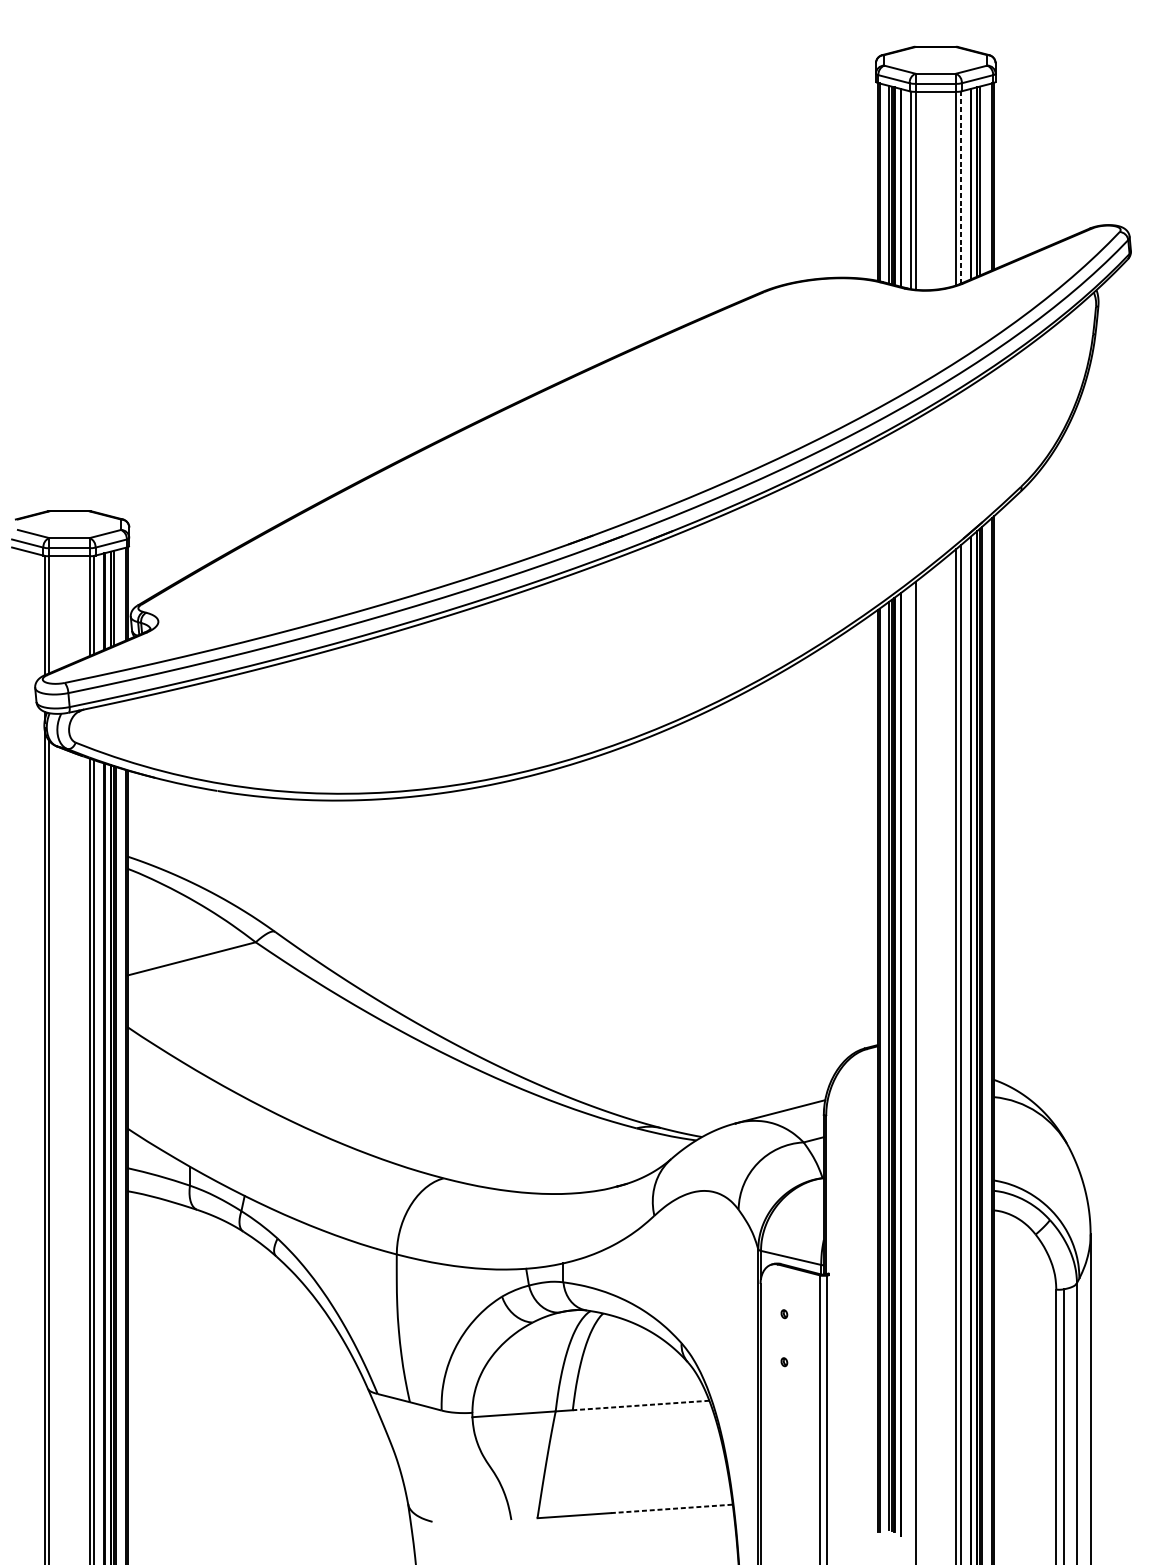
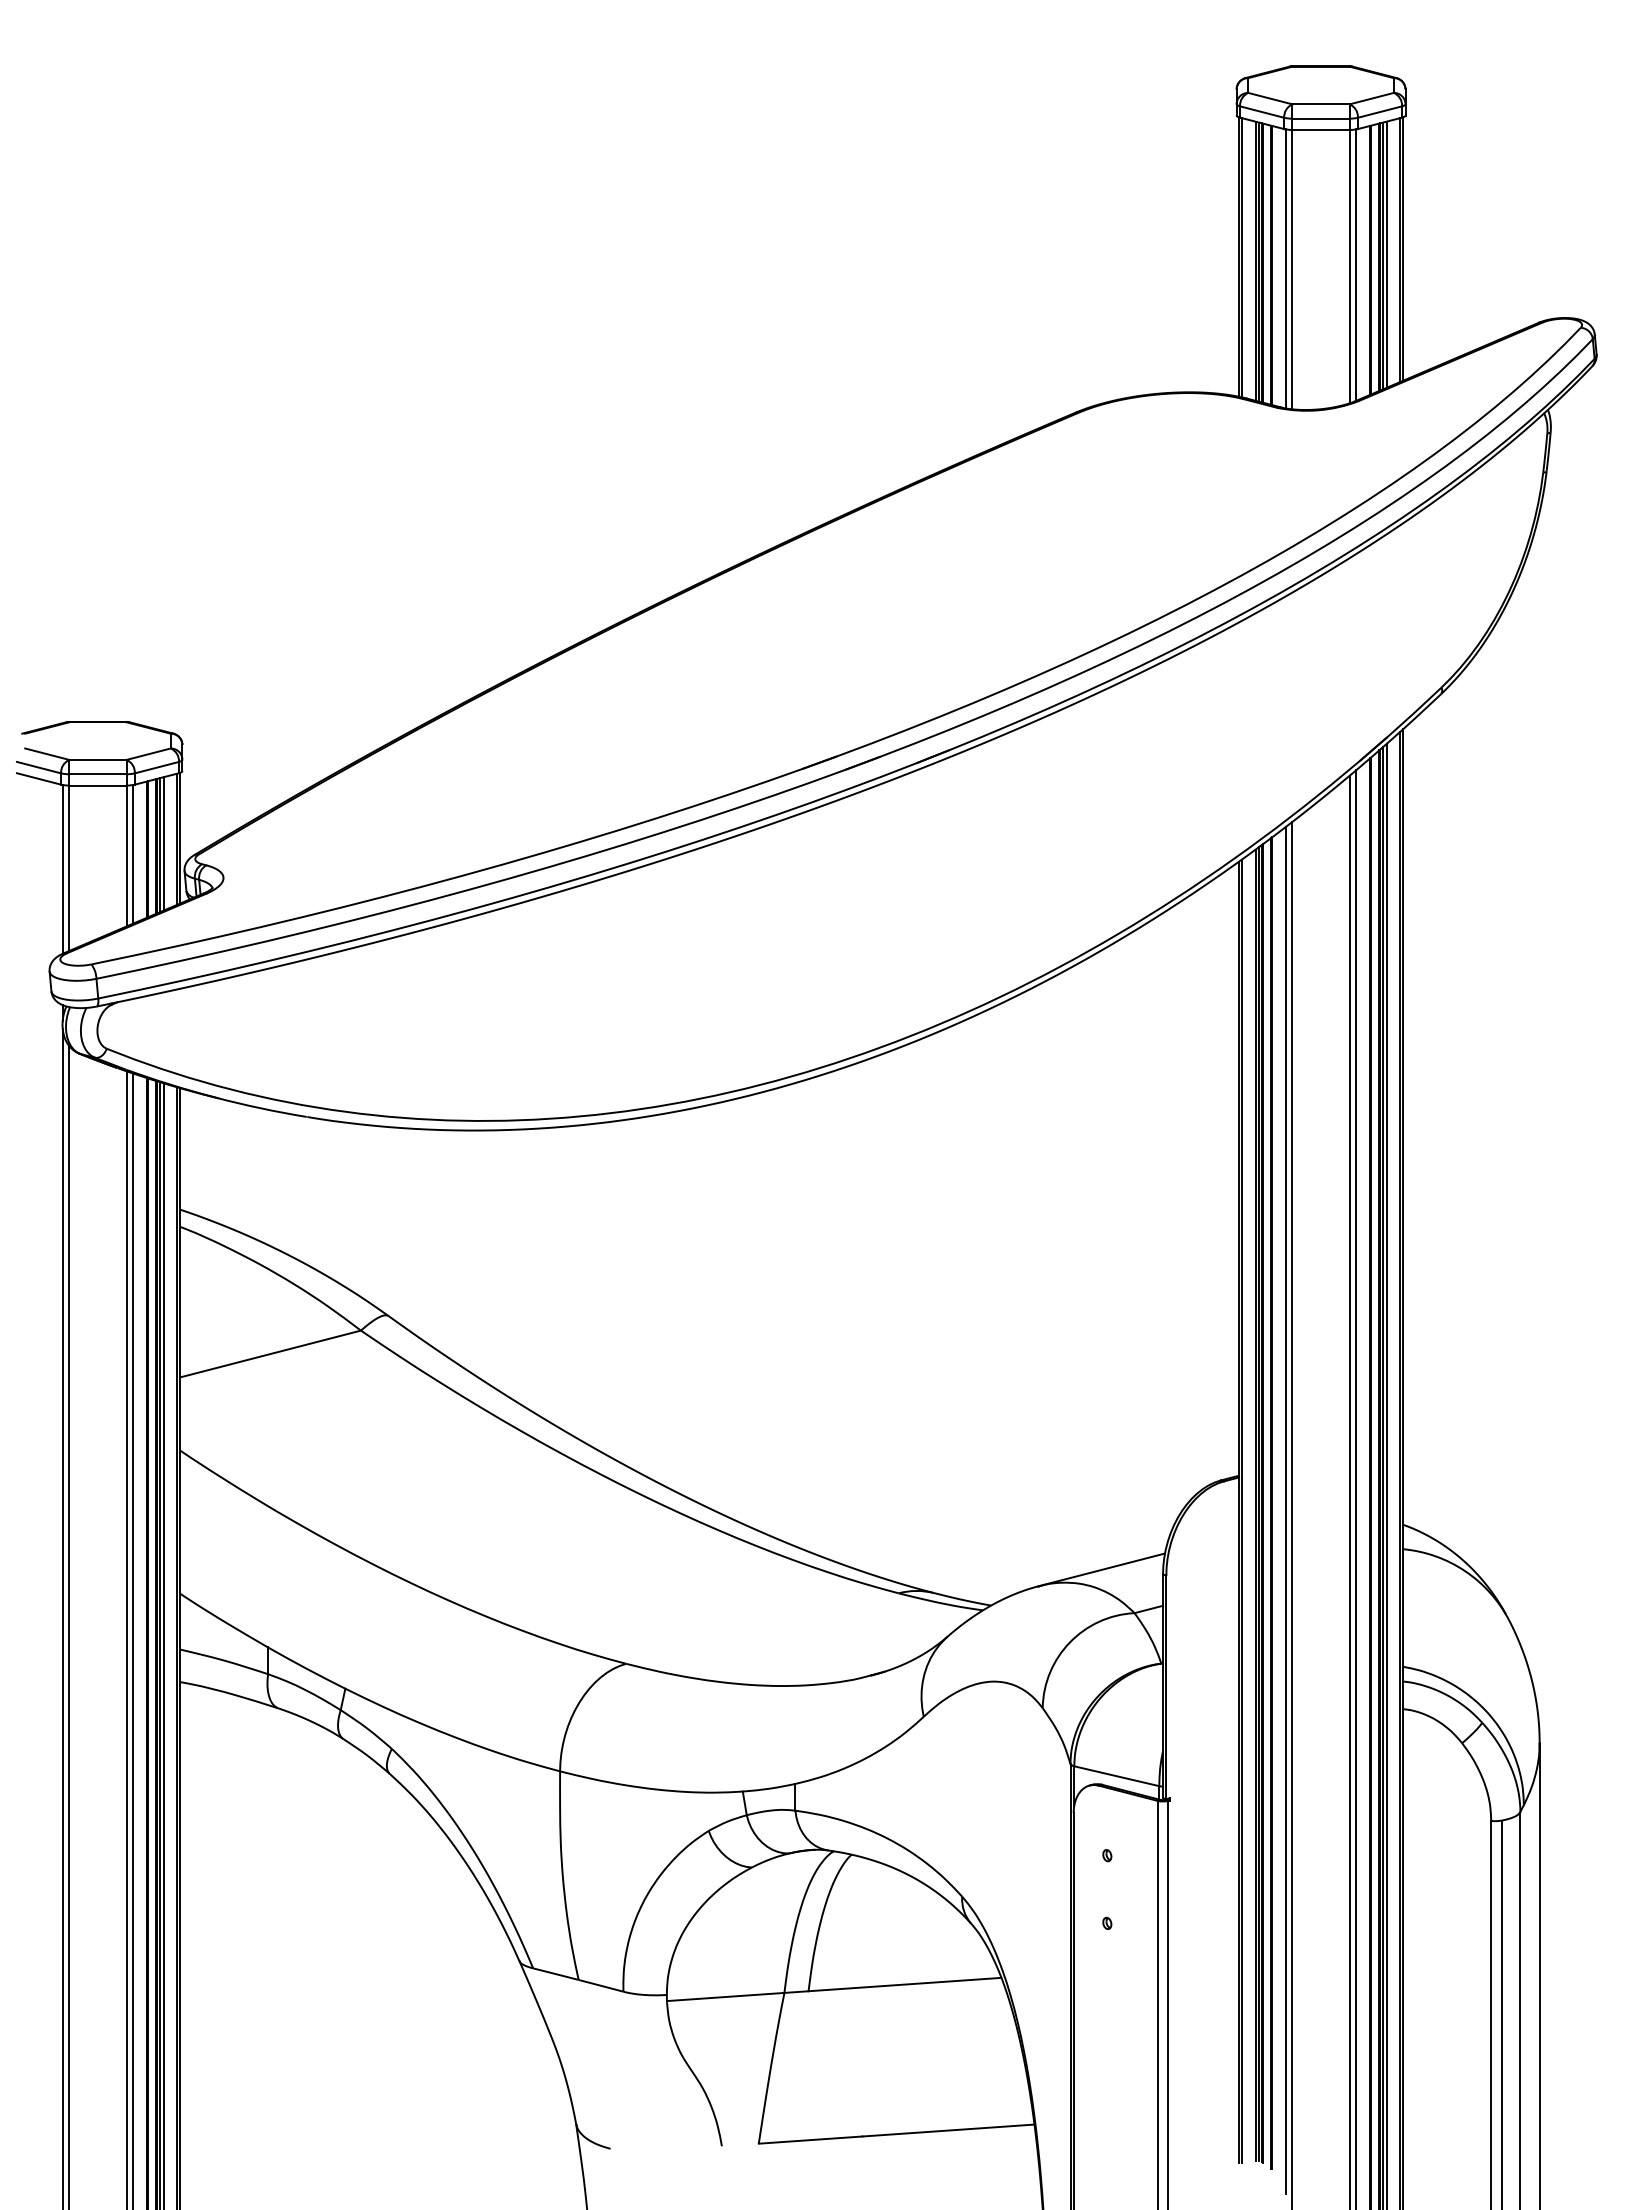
line: (982, 180) -> (1386, 254), added
line: (960, 187) -> (1356, 265), dashed -> solid
line: (115, 597) -> (163, 843), added
line: (910, 1069) -> (1285, 1510), added
line: (641, 1405) -> (905, 1984), dashed -> solid
line: (671, 1508) -> (948, 2130), dashed -> solid

